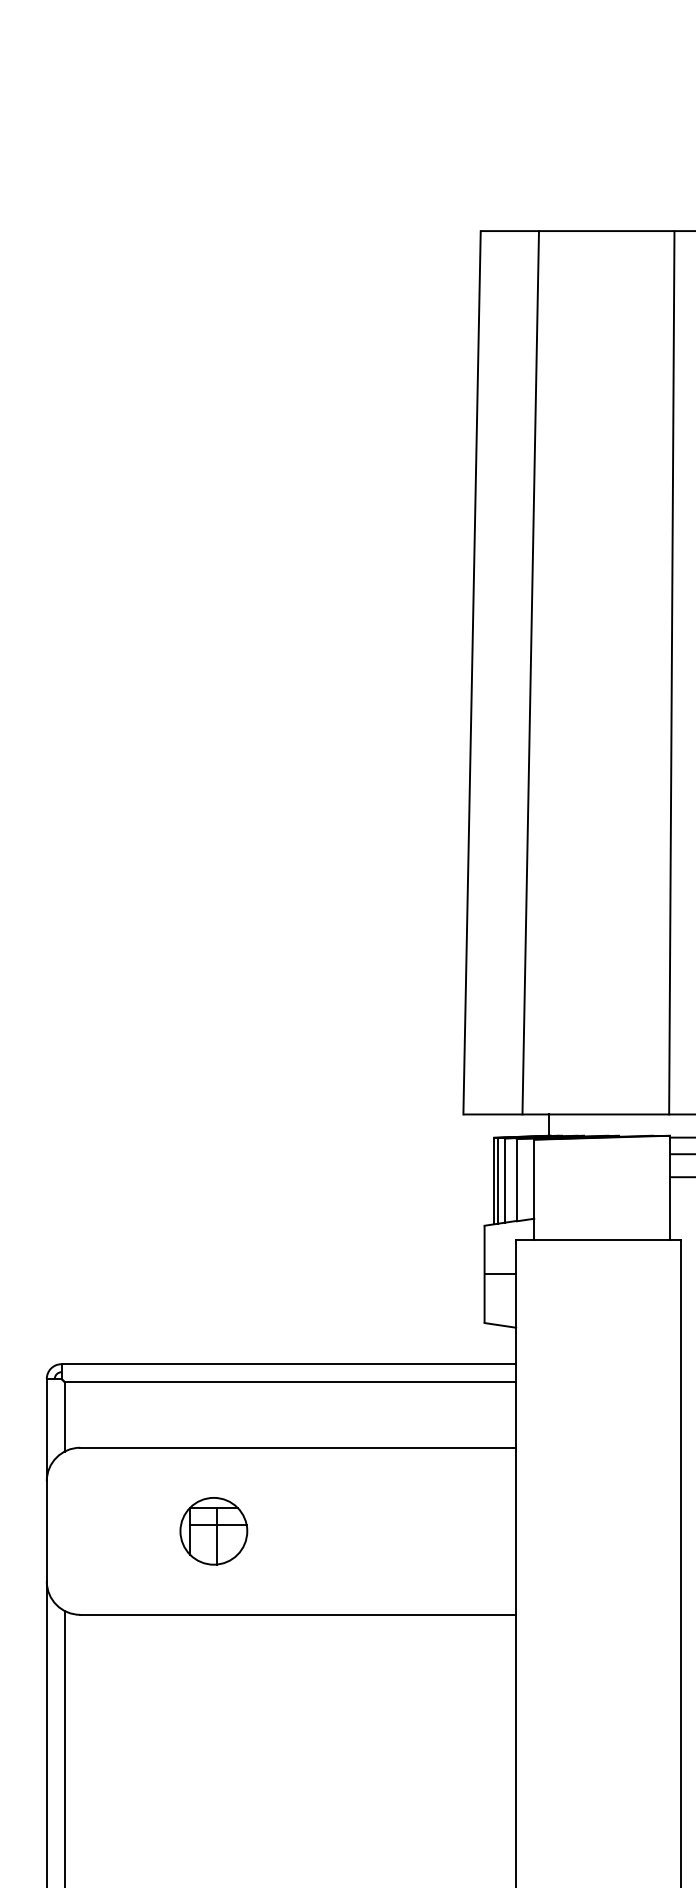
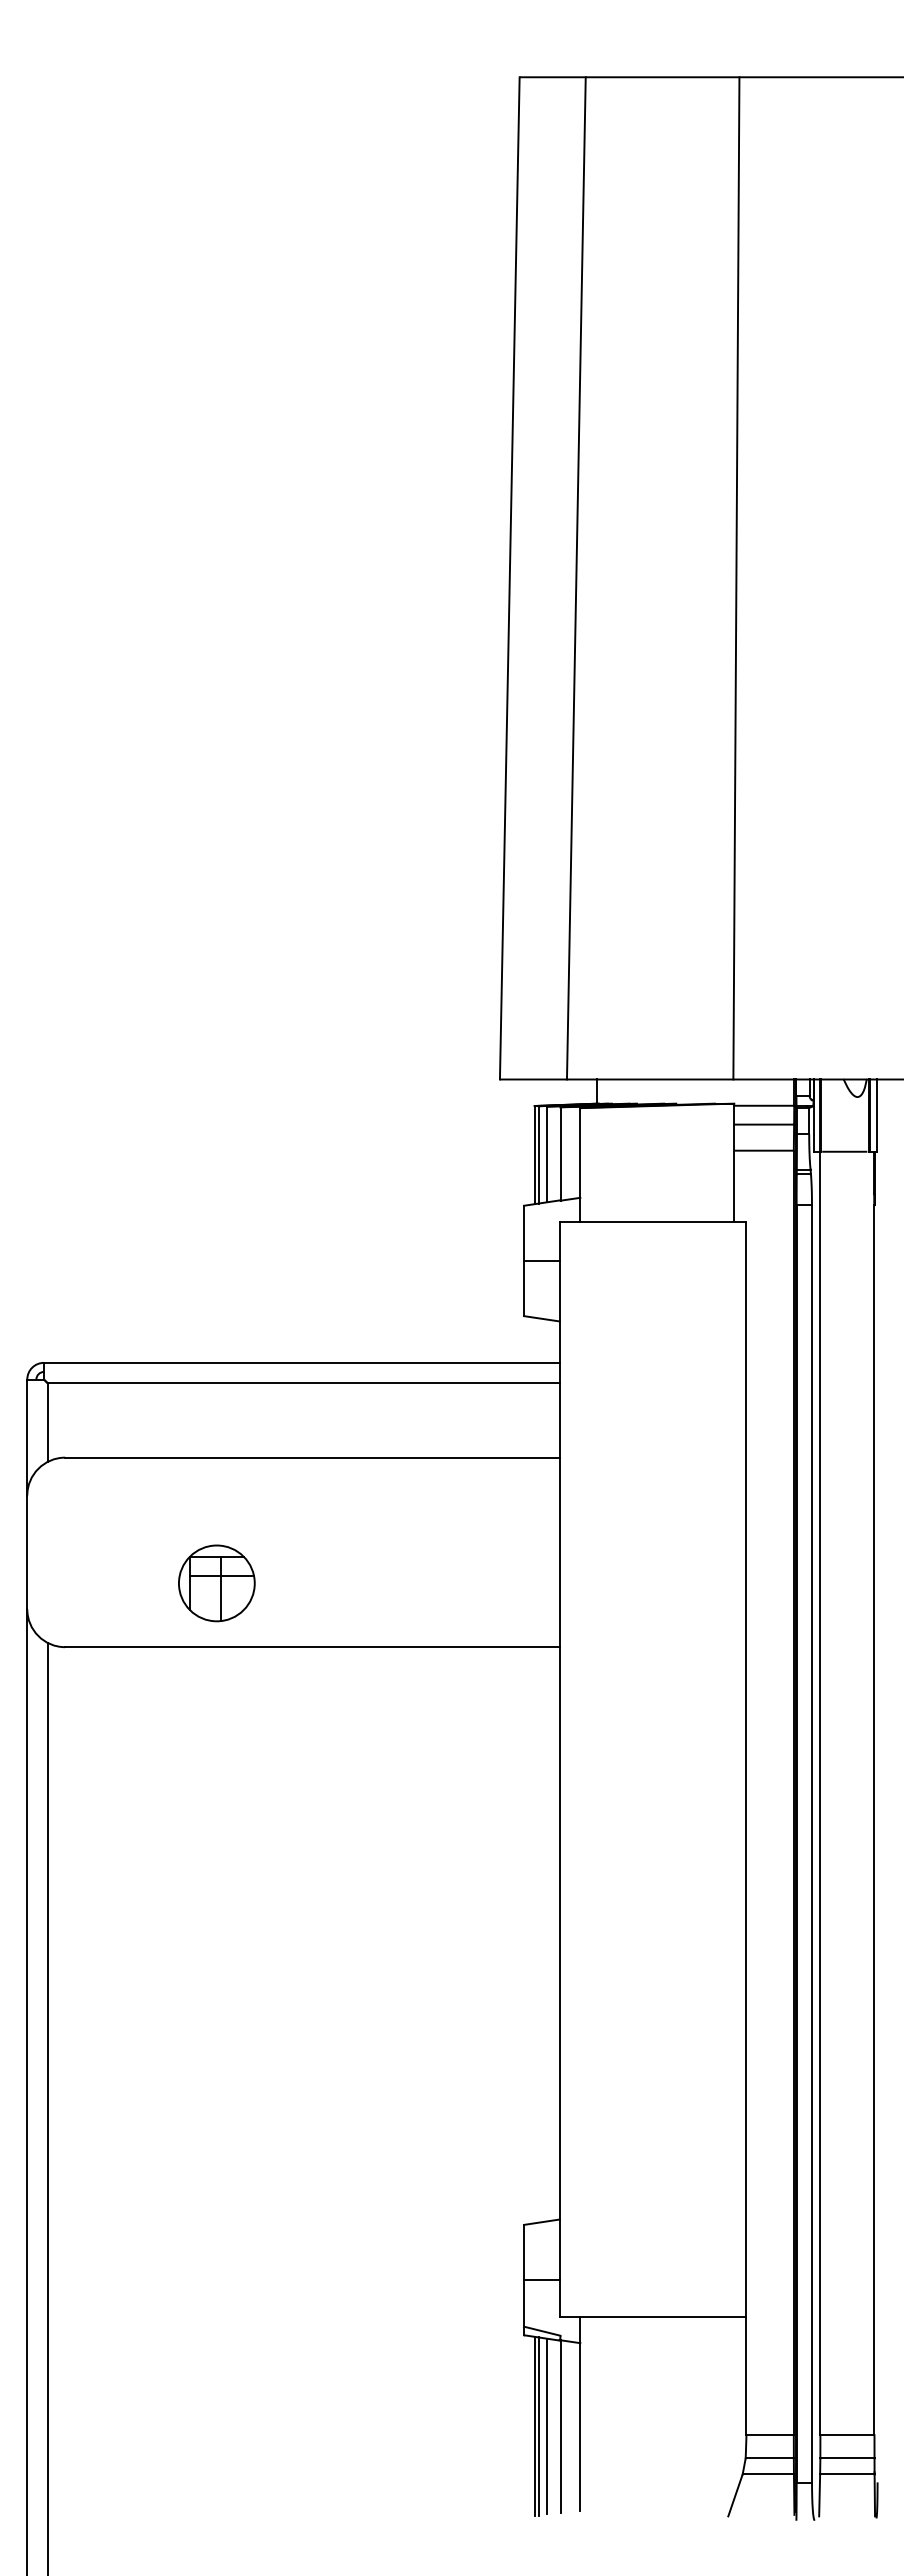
part: (213, 1531) -> (216, 1583), moved

